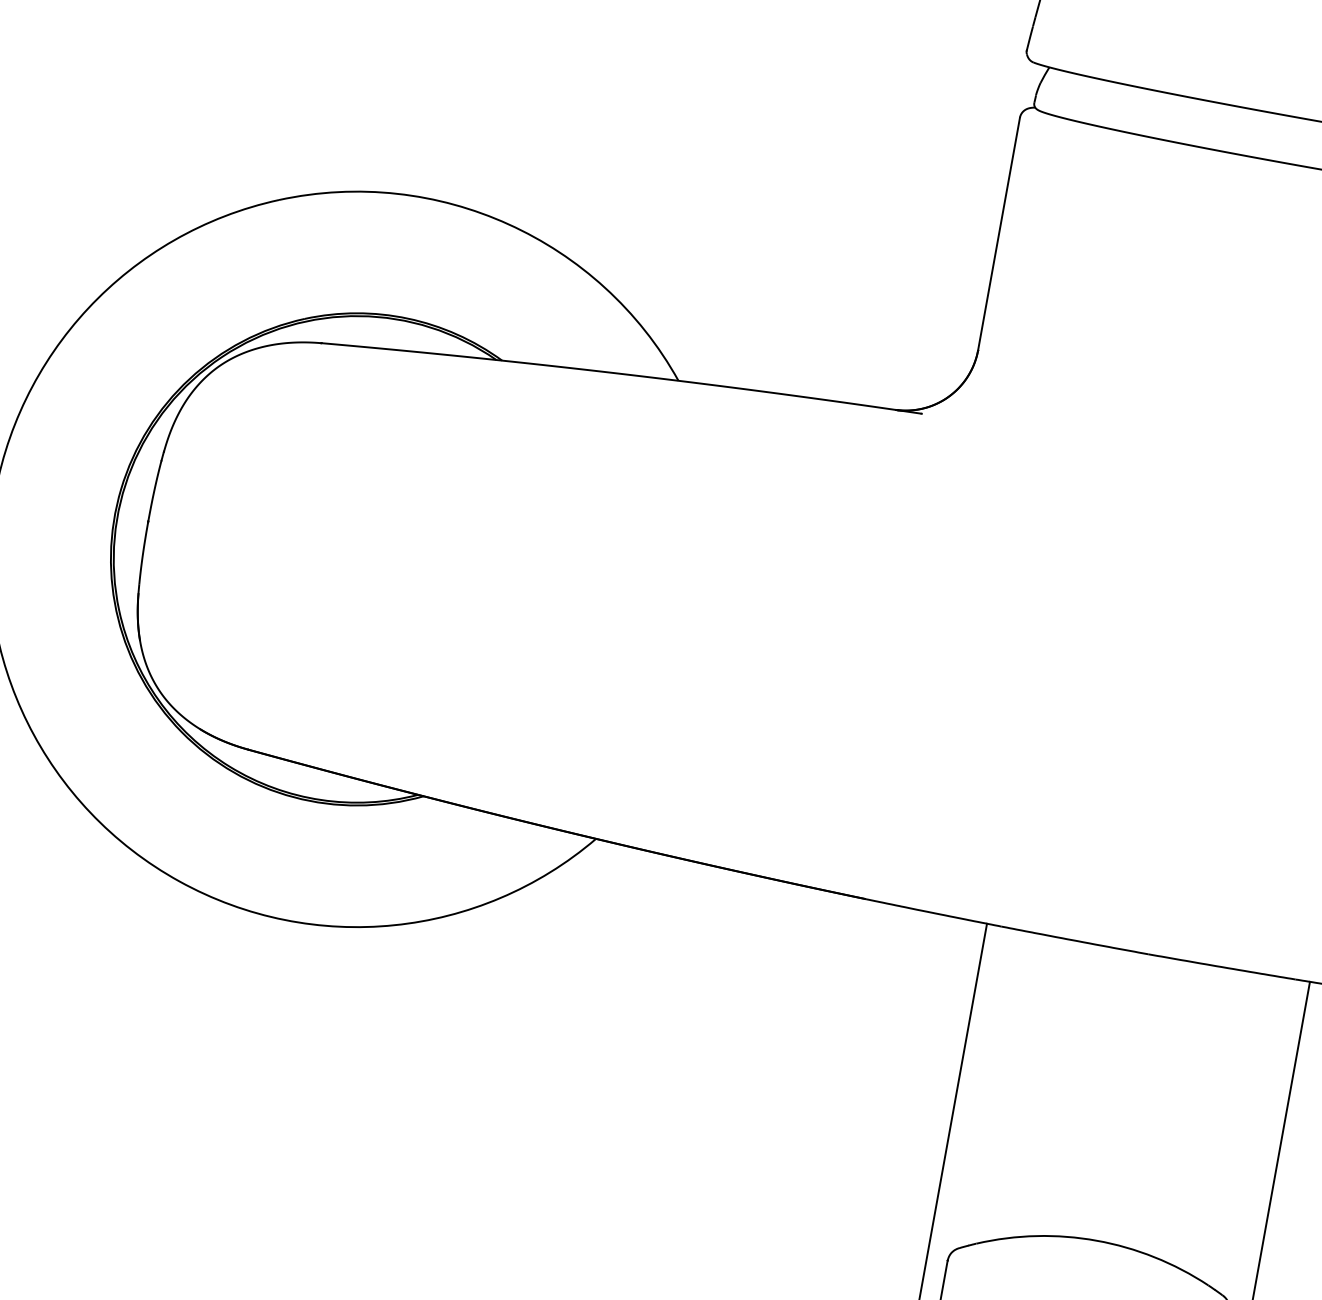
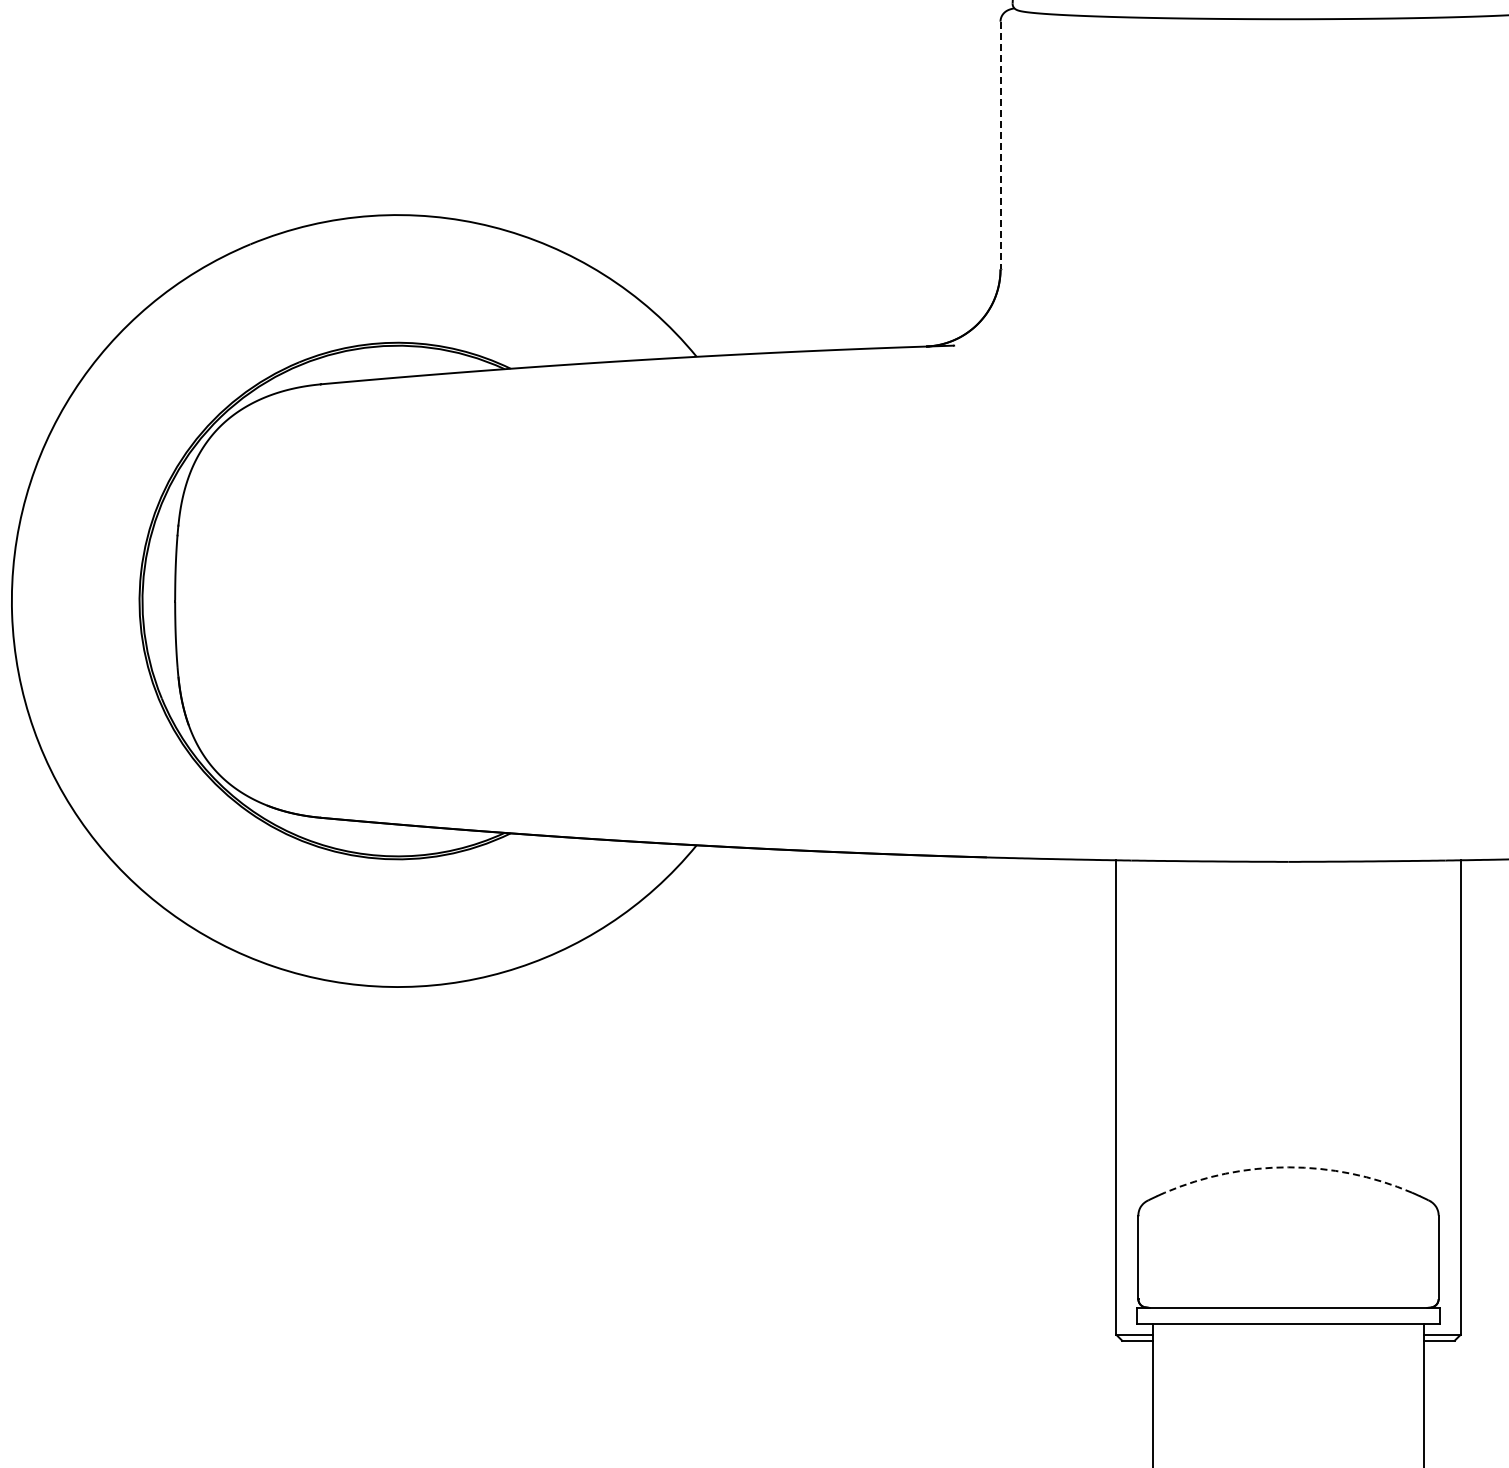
line: (999, 233) -> (1000, 145), solid -> dashed
arc: (1096, 1240) -> (1288, 1167), solid -> dashed

